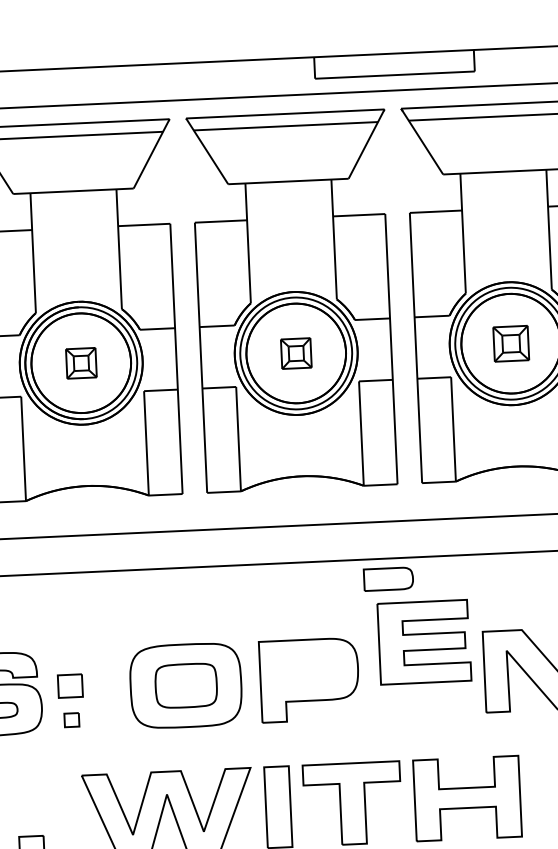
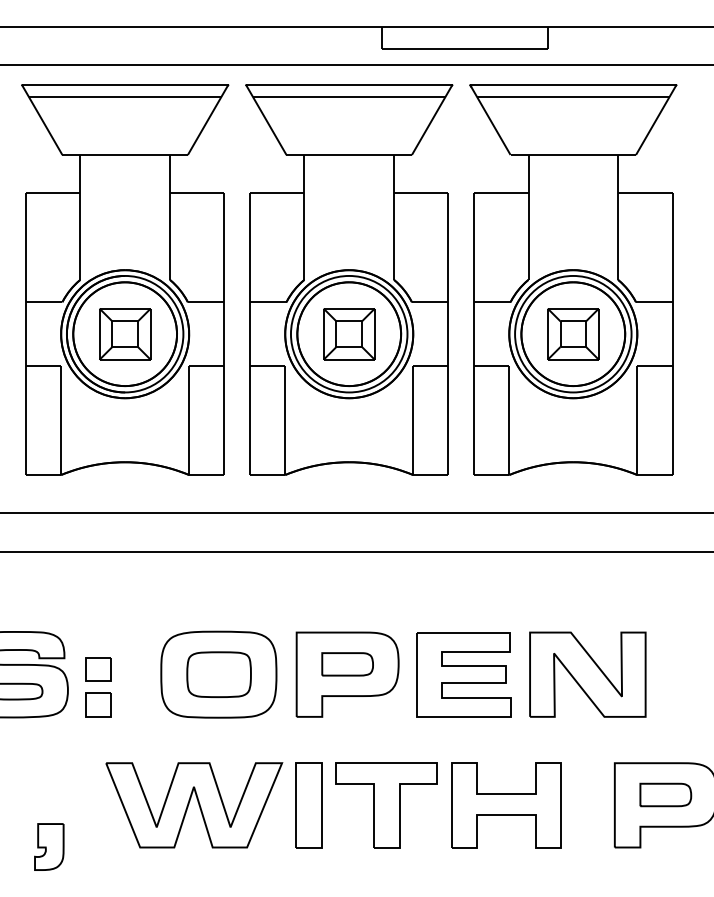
part: (511, 343) -> (573, 334), size x1.43
part: (296, 353) -> (349, 334), size x1.67
part: (81, 363) -> (125, 334), size x1.67
part: (388, 579) -> (347, 664), moved
part: (423, 642) -> (463, 674), moved
part: (71, 719) -> (98, 704), size x1.67

